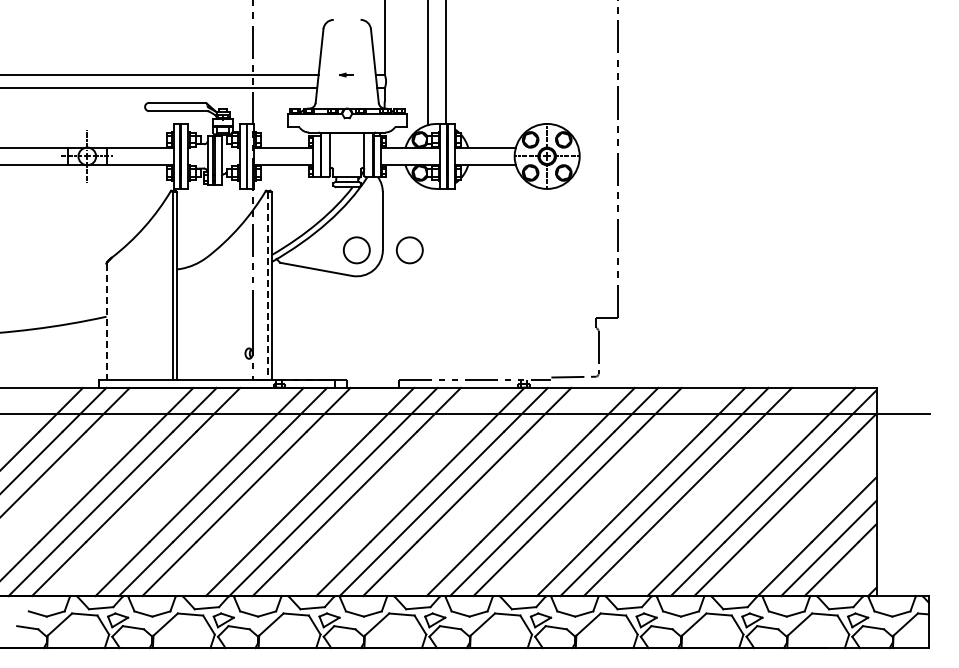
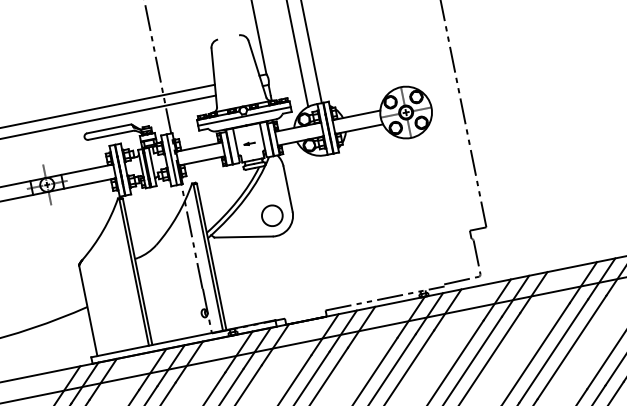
part: (346, 74) -> (249, 143), moved
line: (346, 121) -> (244, 116), added
circle: (409, 250) -> (313, 207), removed
line: (267, 285) -> (208, 257), dashed -> solid
line: (106, 321) -> (88, 310), dashed -> solid

